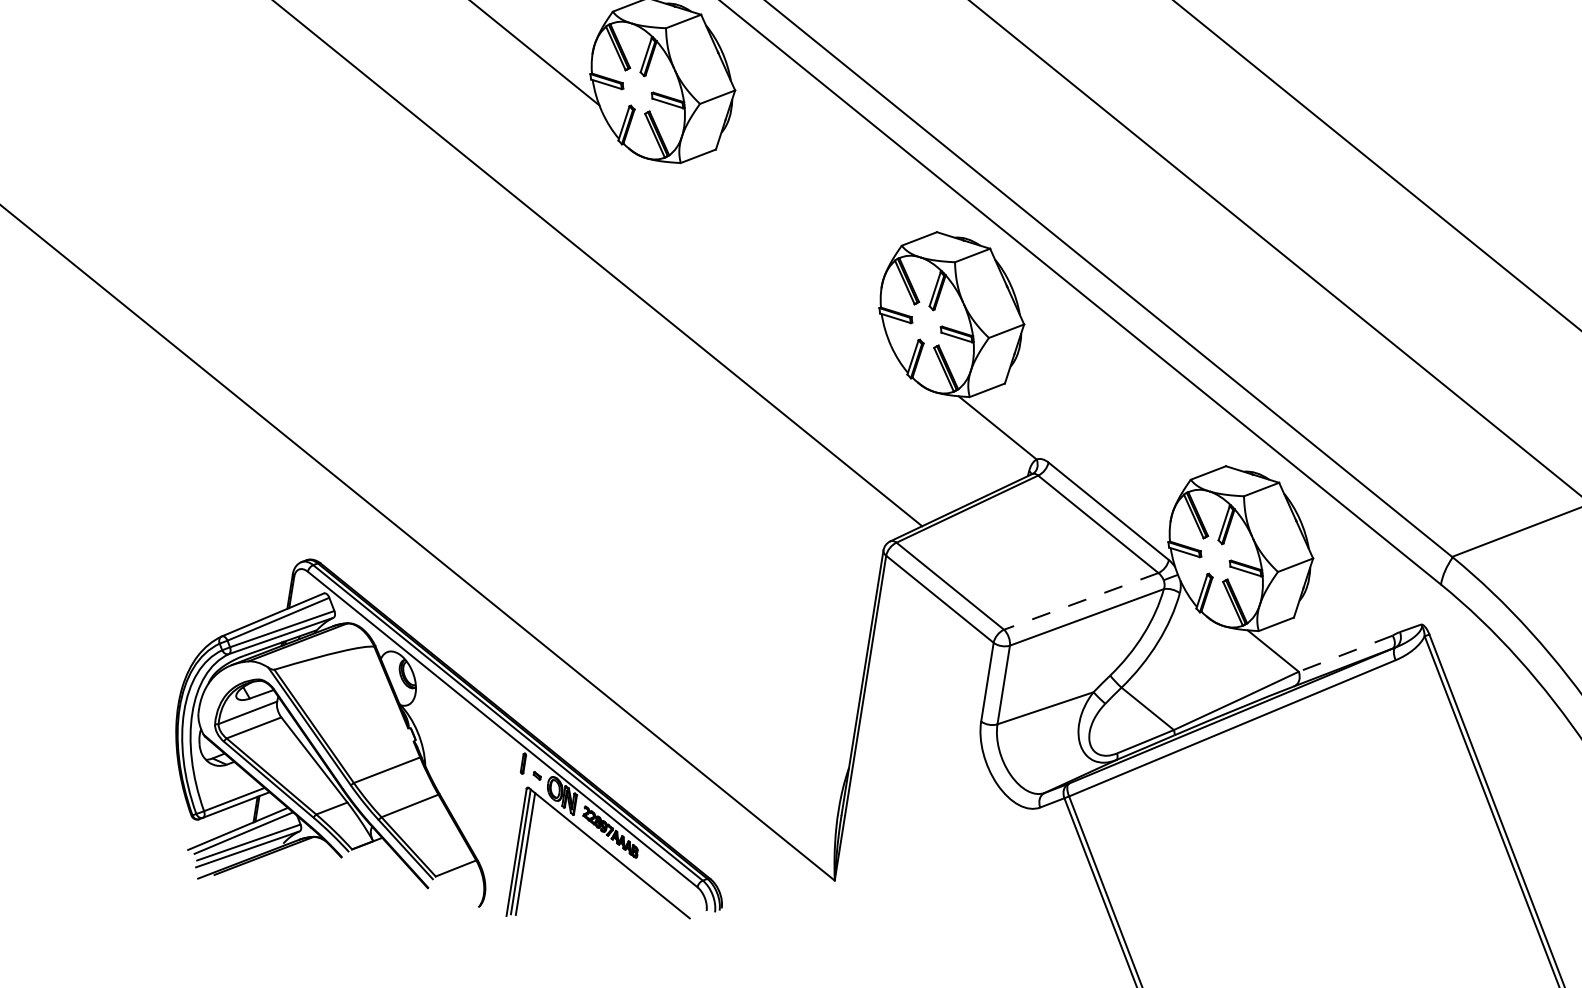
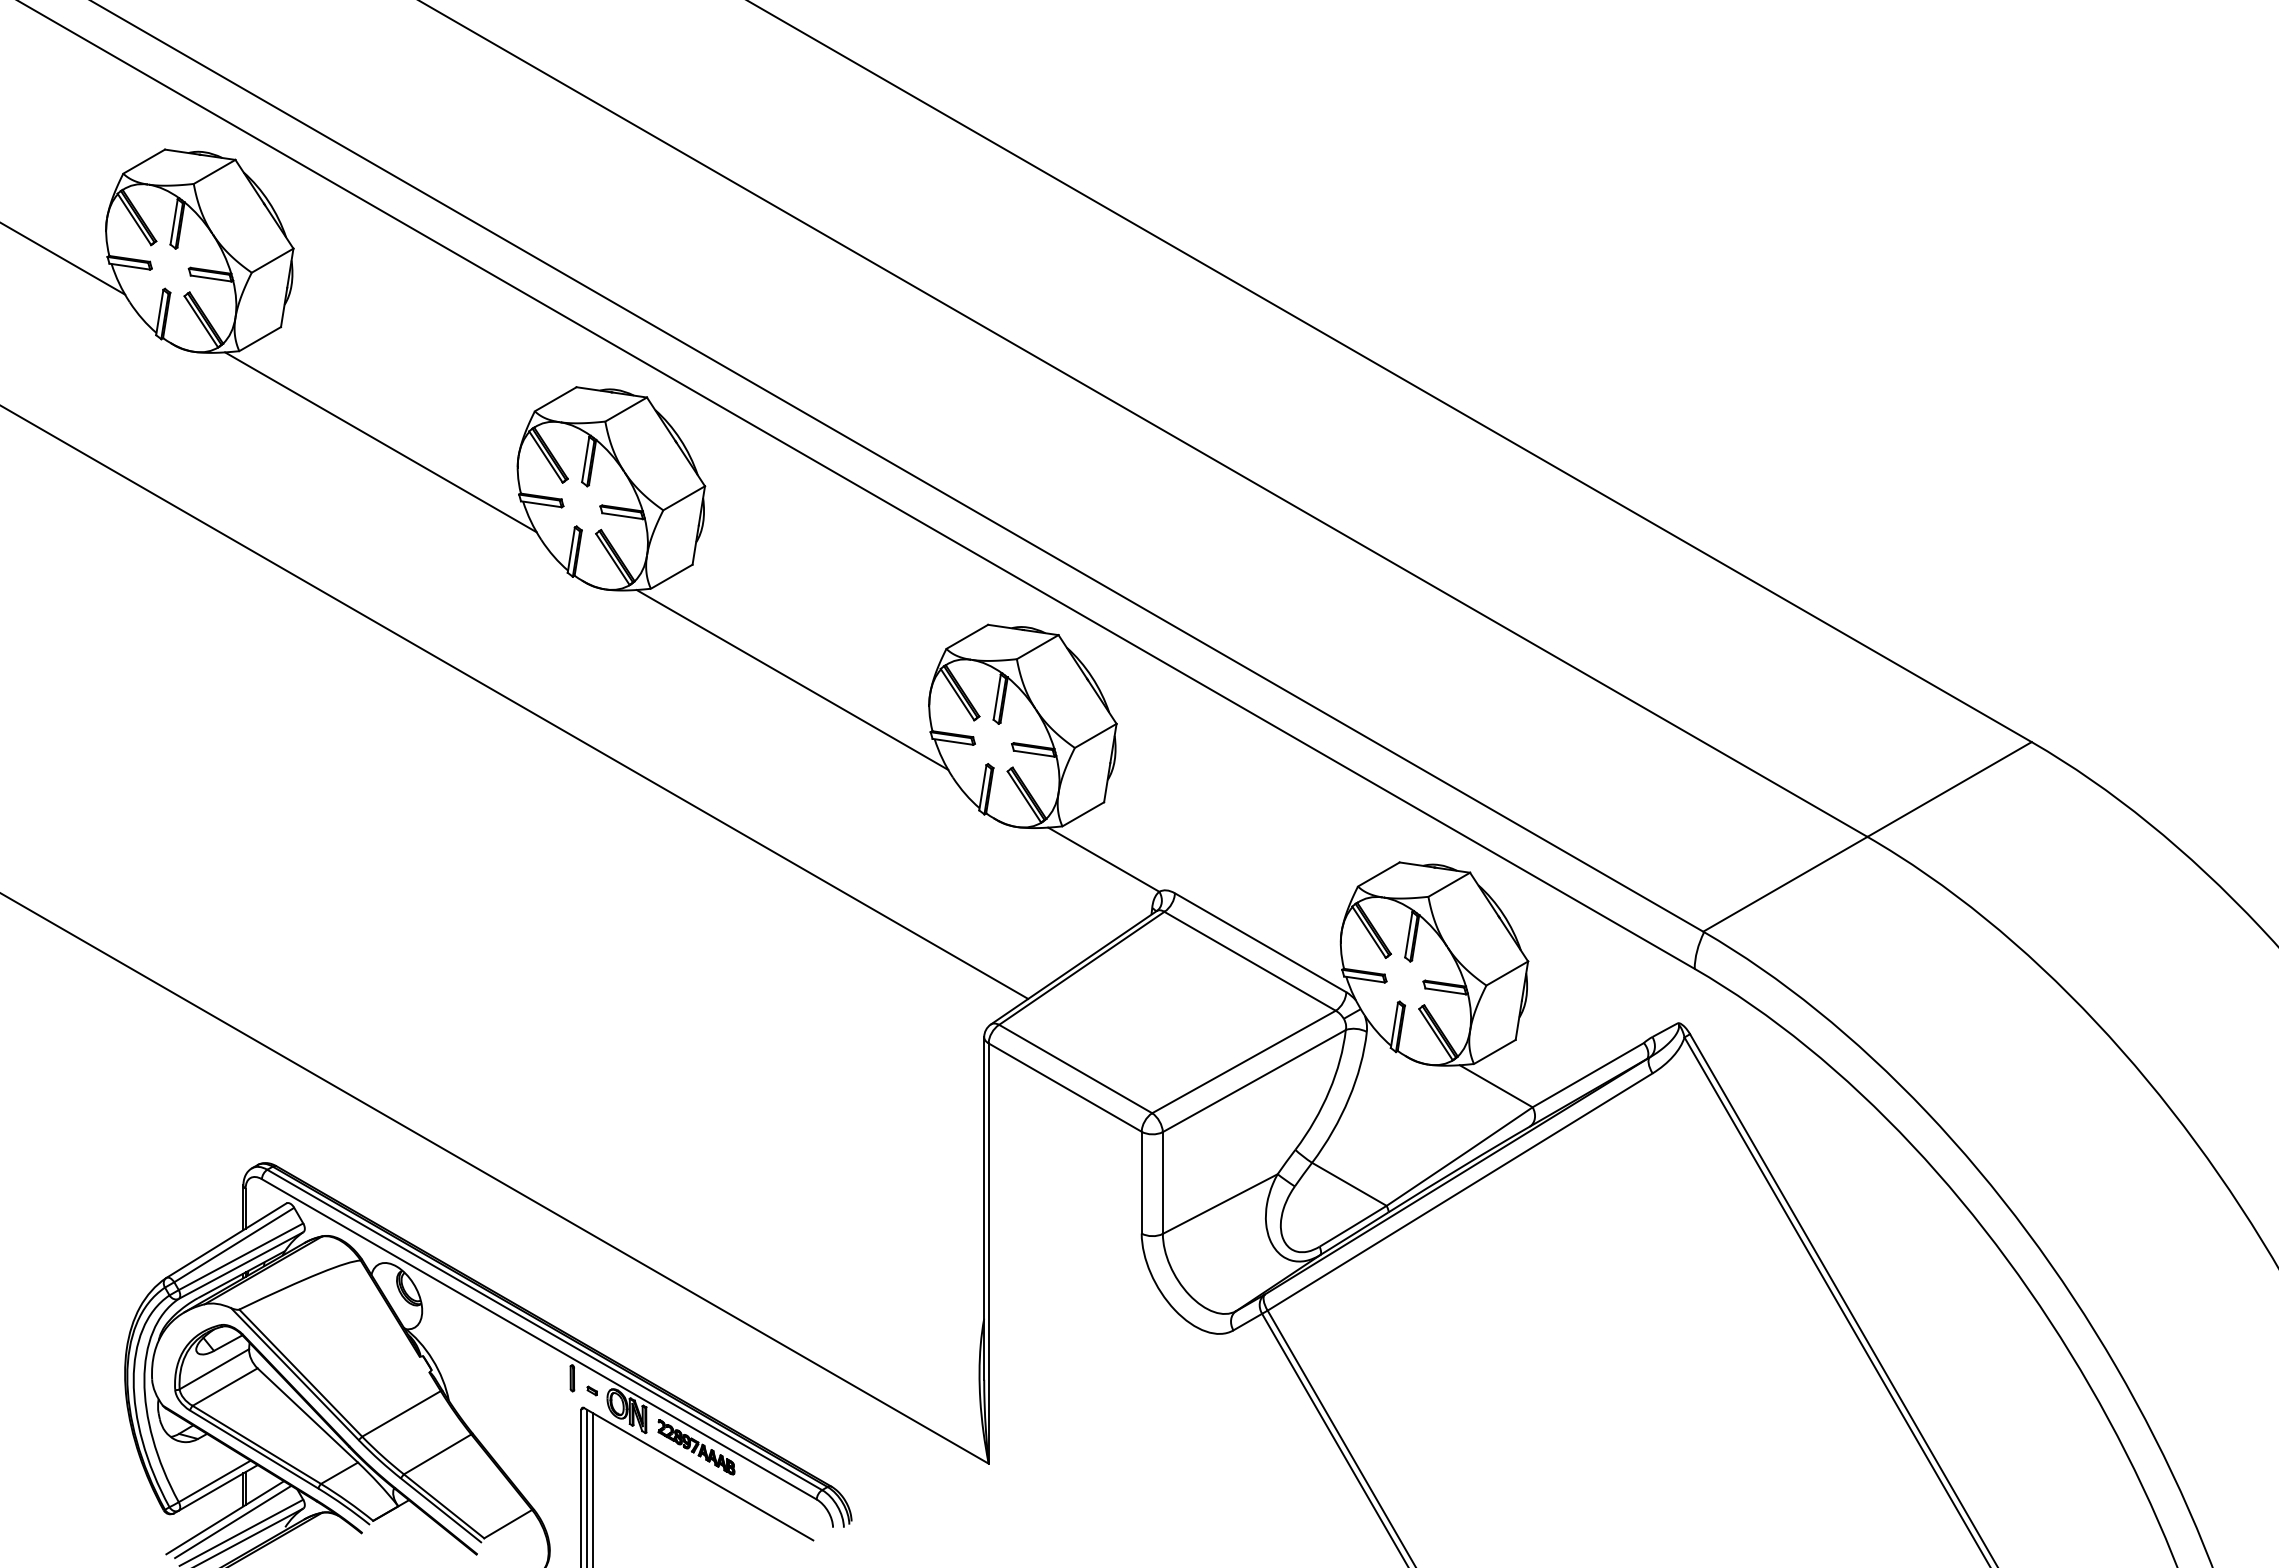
line: (779, 250) -> (792, 679), added
line: (1080, 601) -> (1243, 1062), dashed -> solid
line: (1345, 653) -> (1587, 1075), dashed -> solid

